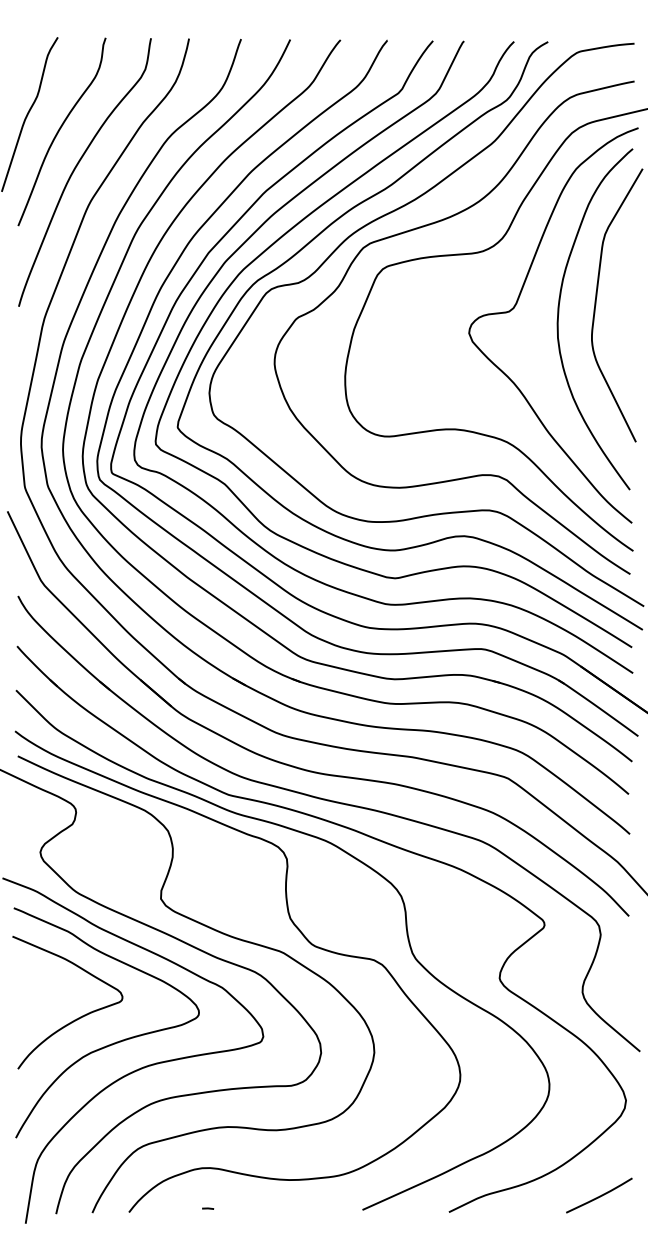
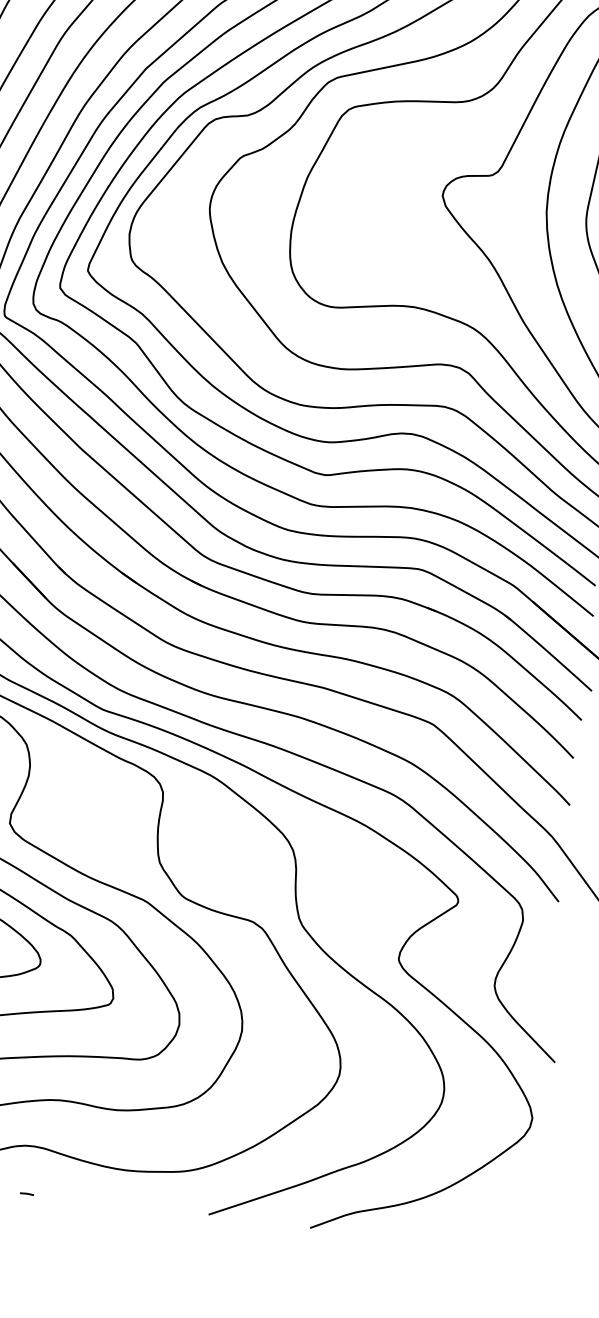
curve: (599, 1195) -> (489, 1226), removed

